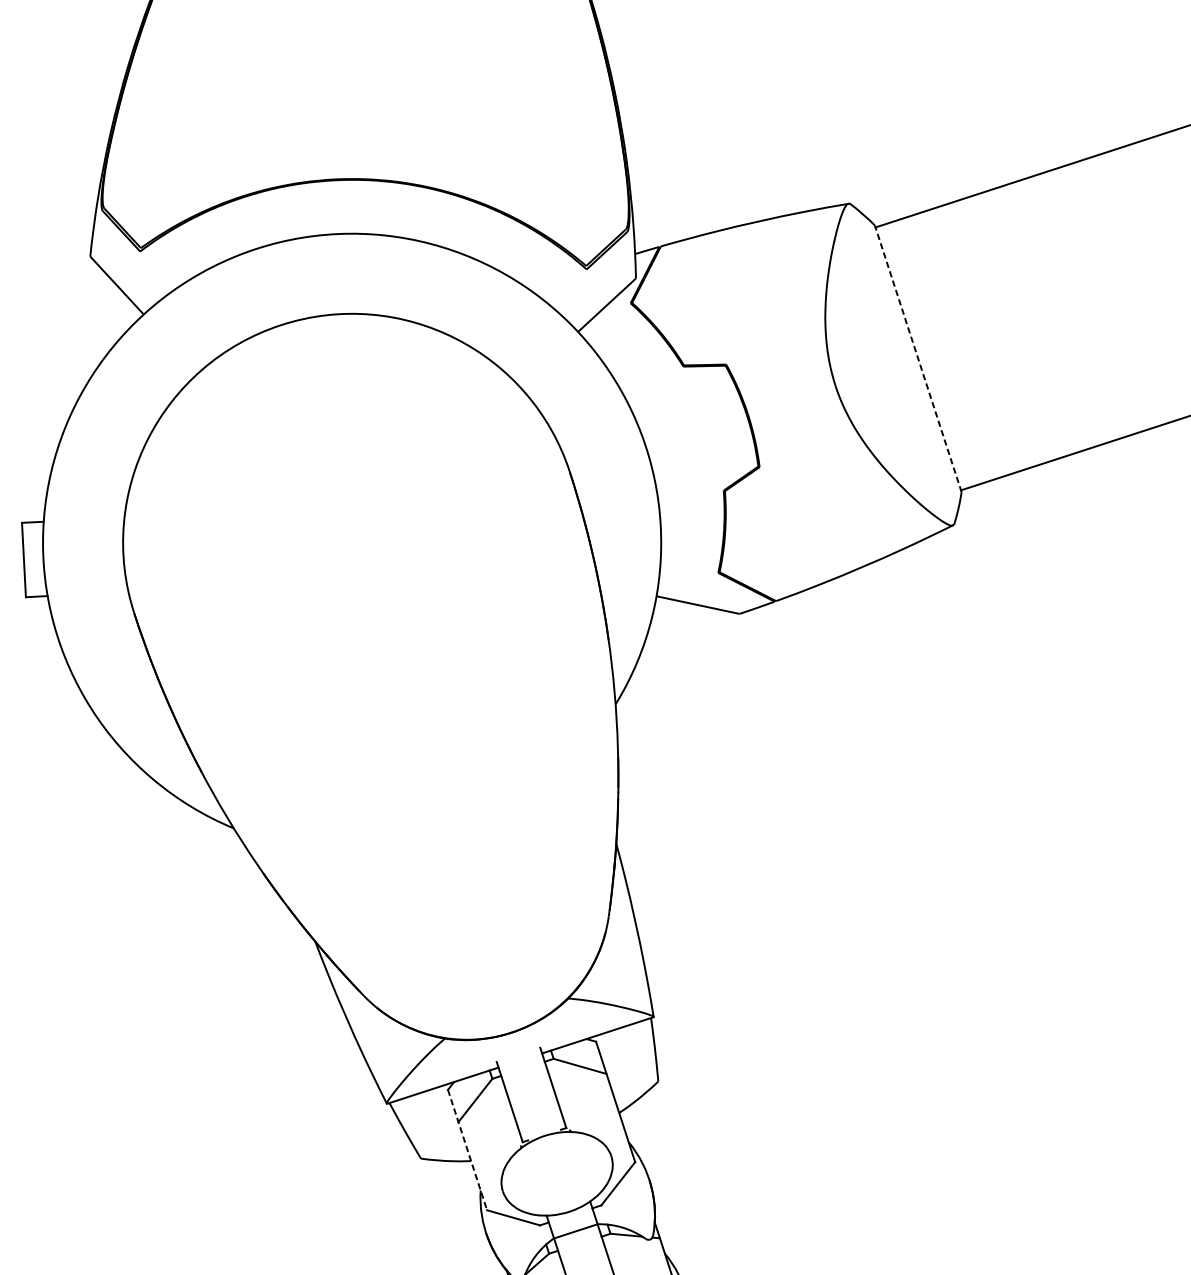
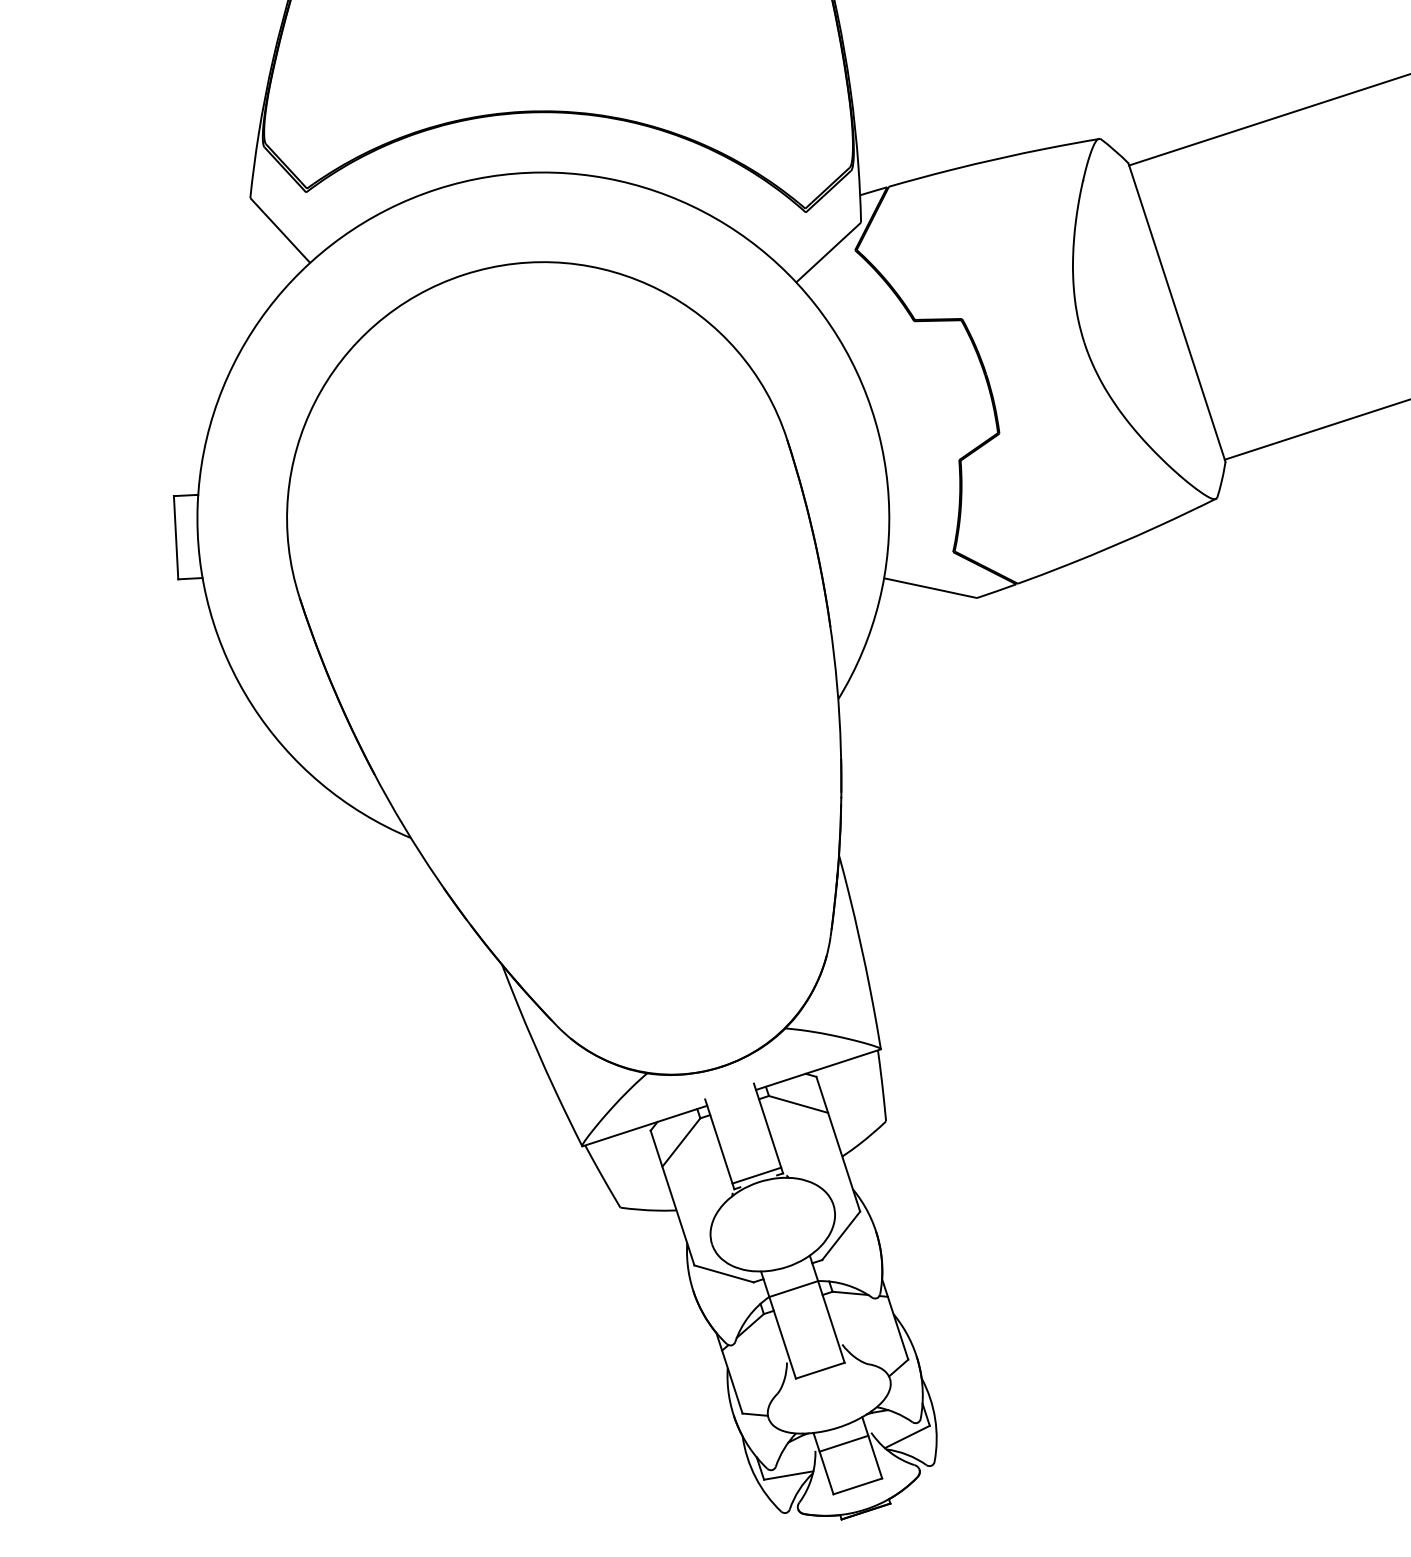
line: (917, 358) -> (1176, 312), dashed -> solid
line: (542, 1129) -> (756, 1175), added
line: (467, 1150) -> (672, 1198), dashed -> solid

